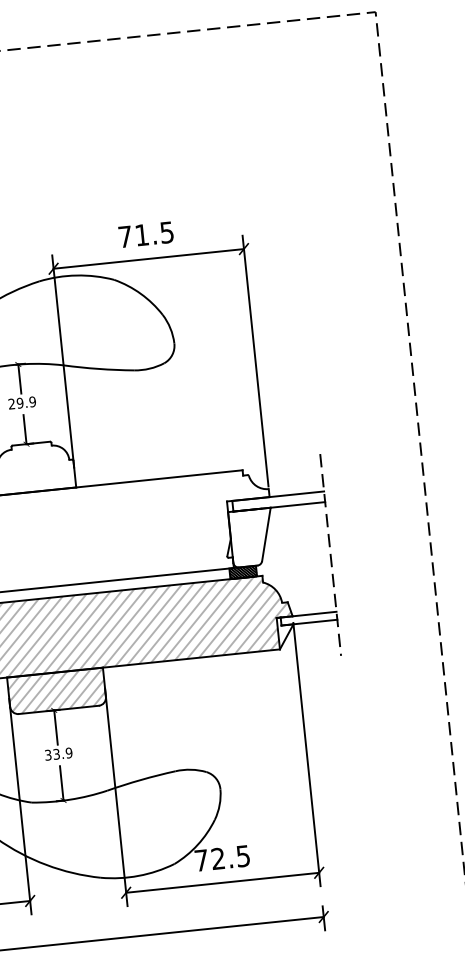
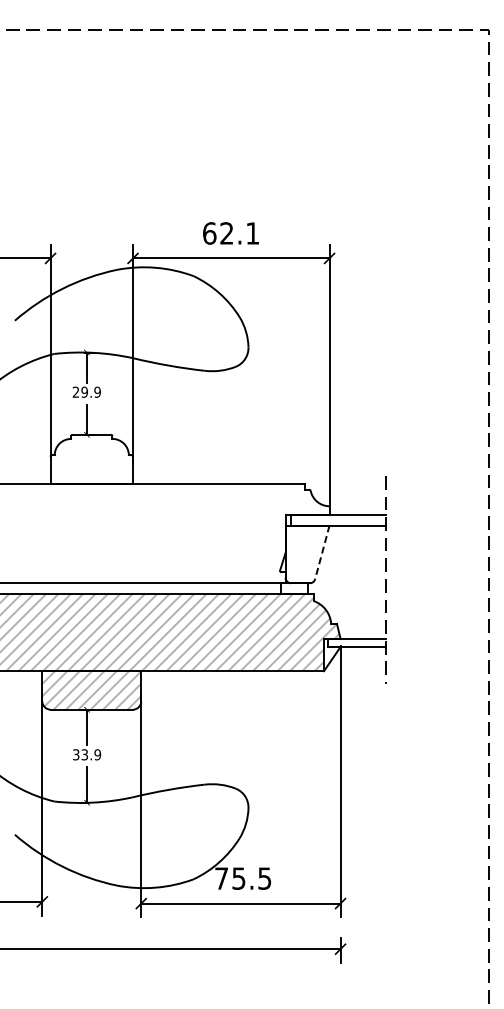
text: (146, 234) -> (231, 233), 71.5 -> 62.1
line: (266, 534) -> (322, 552), solid -> dashed
hatch: (243, 572) -> (294, 588), removed
text: (217, 858) -> (238, 878), 72.5 -> 75.5

